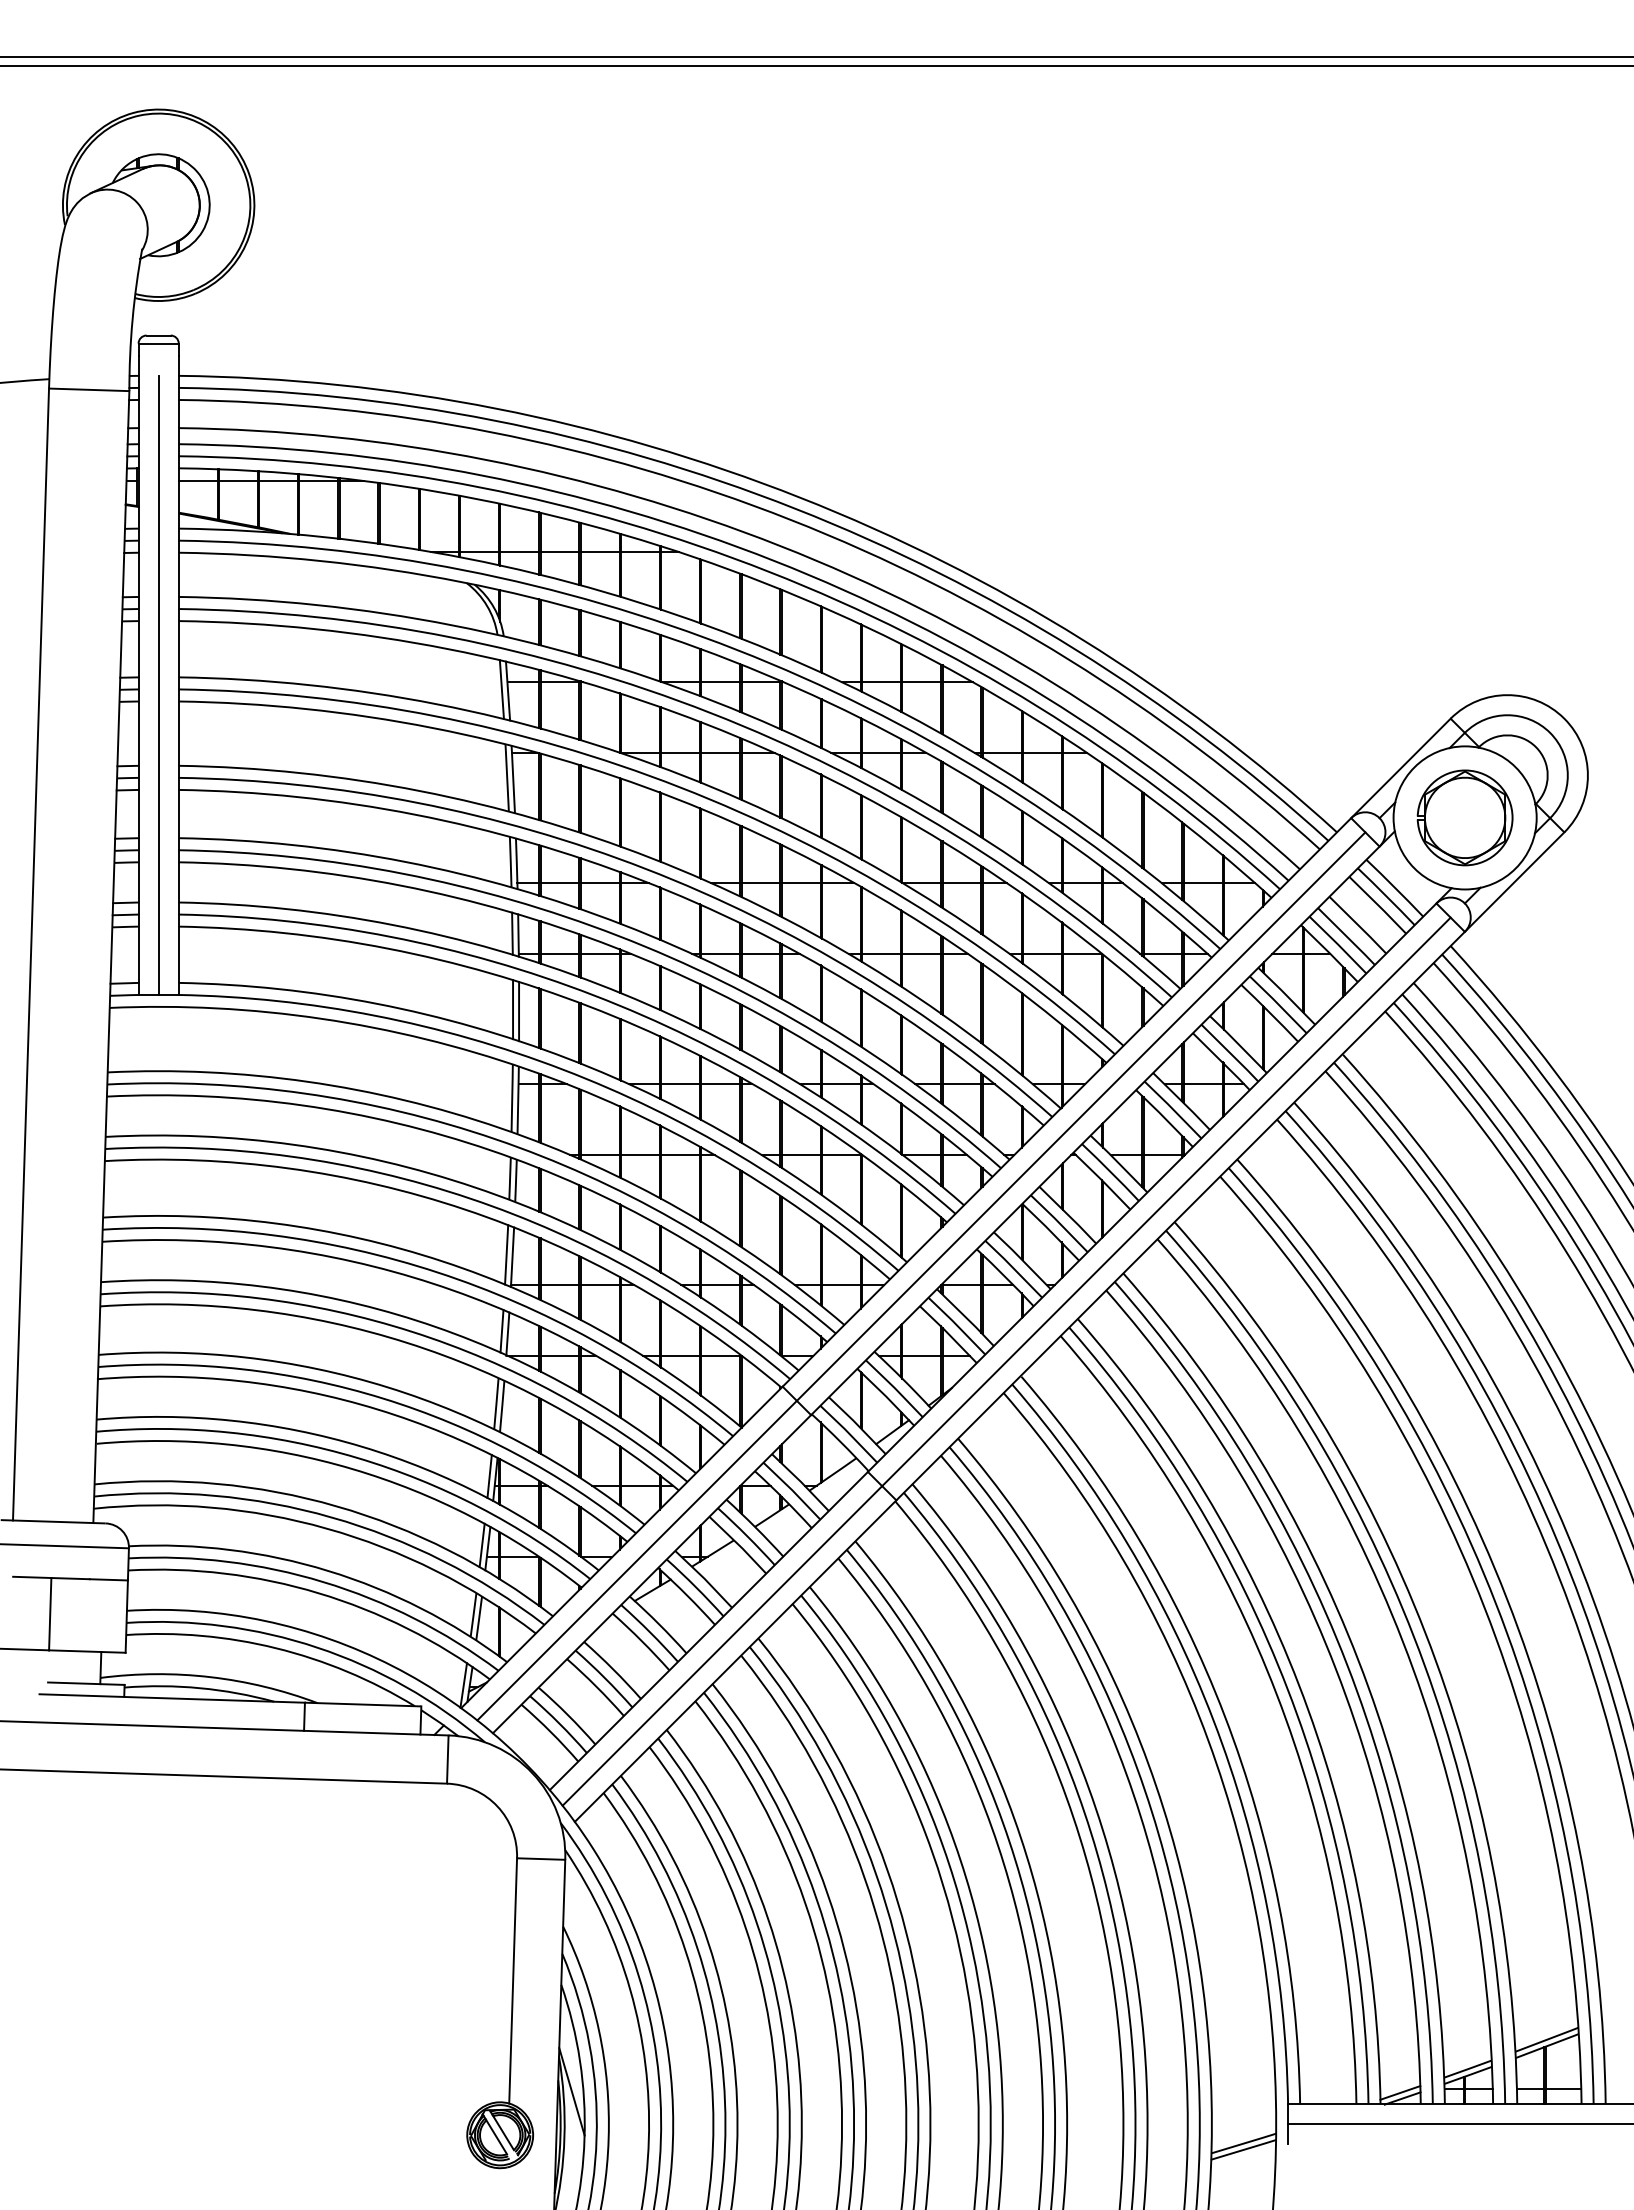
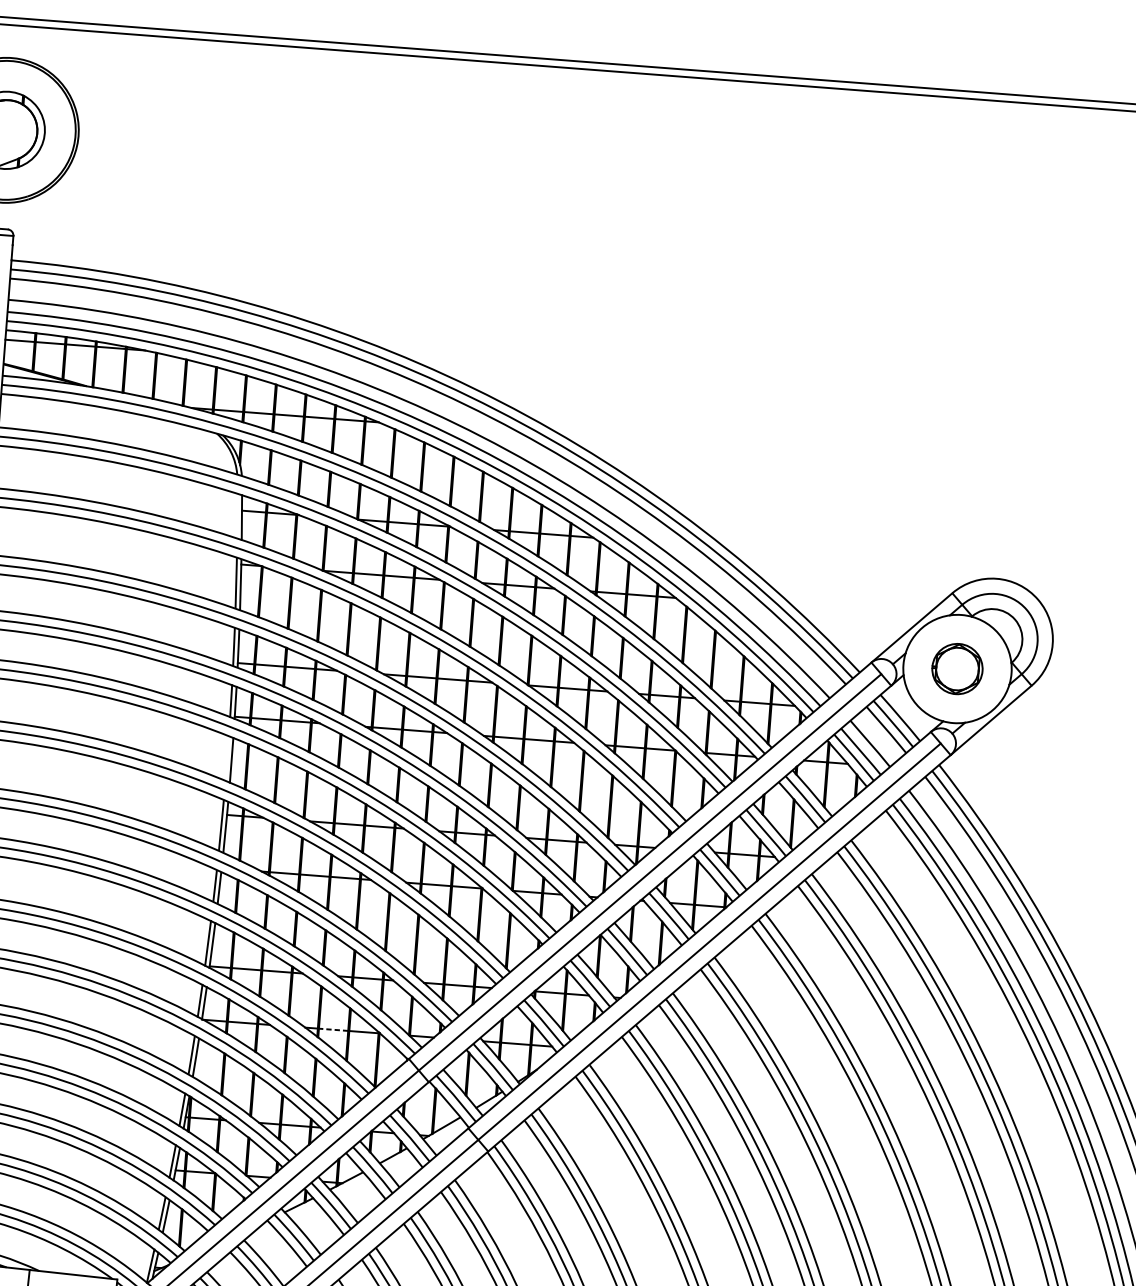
line: (501, 689) -> (237, 516), removed
part: (1464, 817) -> (957, 668), size x0.7
line: (513, 1009) -> (227, 758), removed
line: (680, 1355) -> (333, 1029), solid -> dashed

